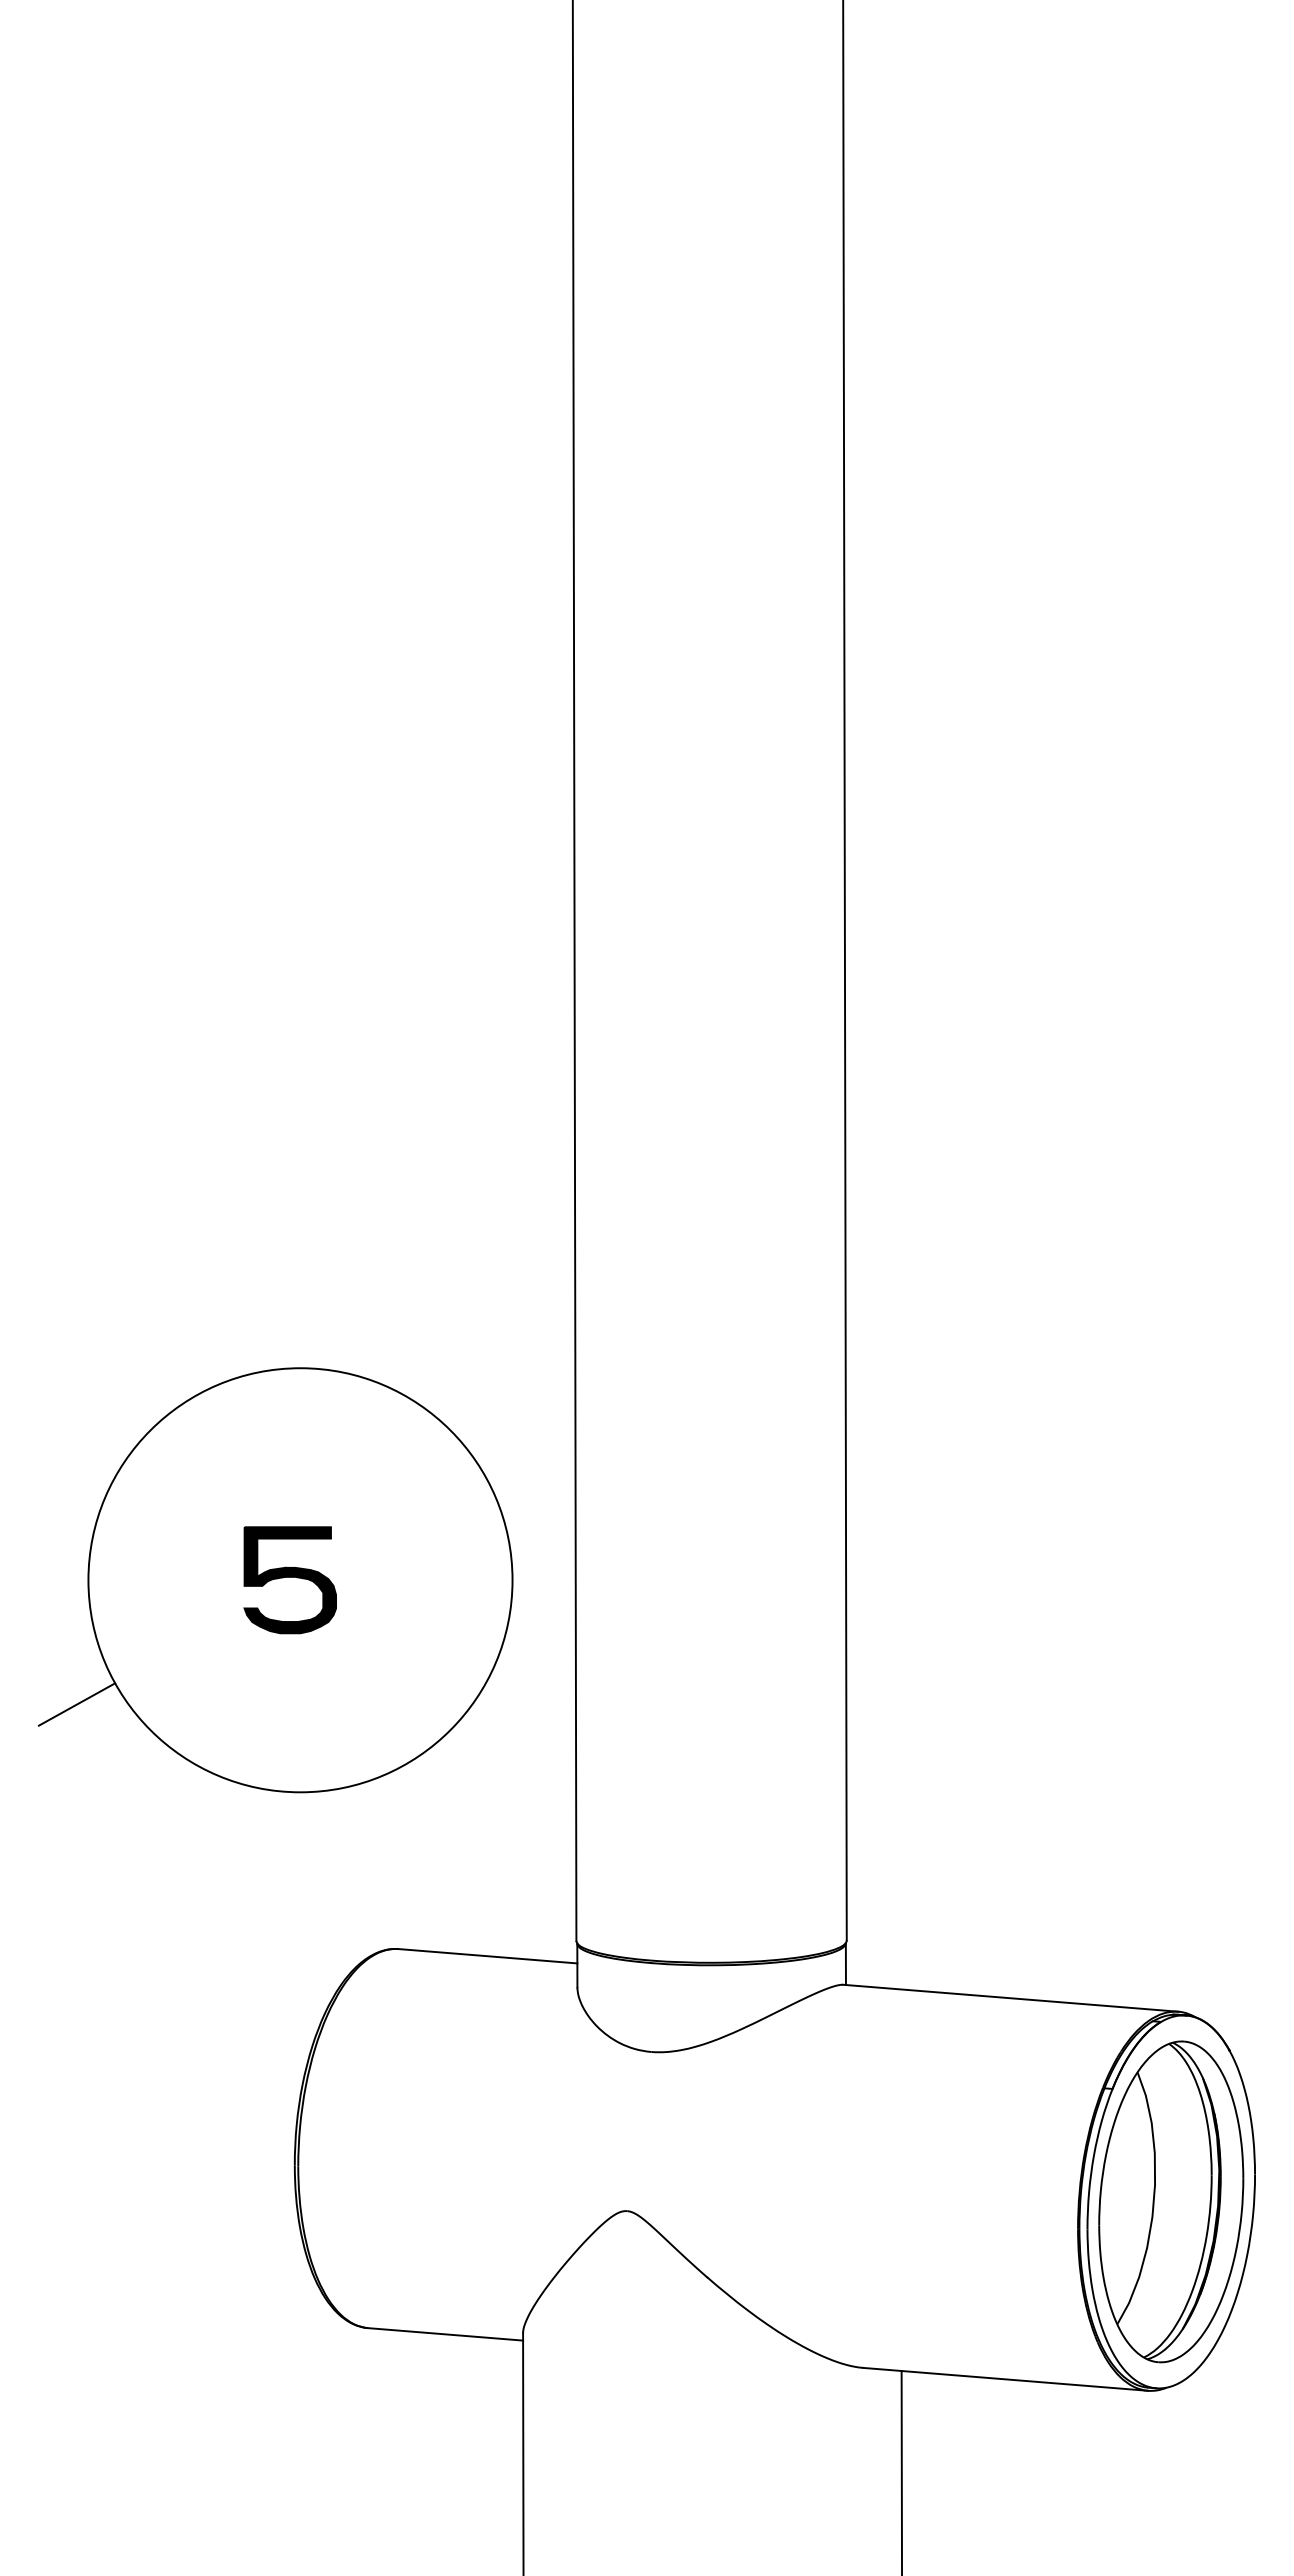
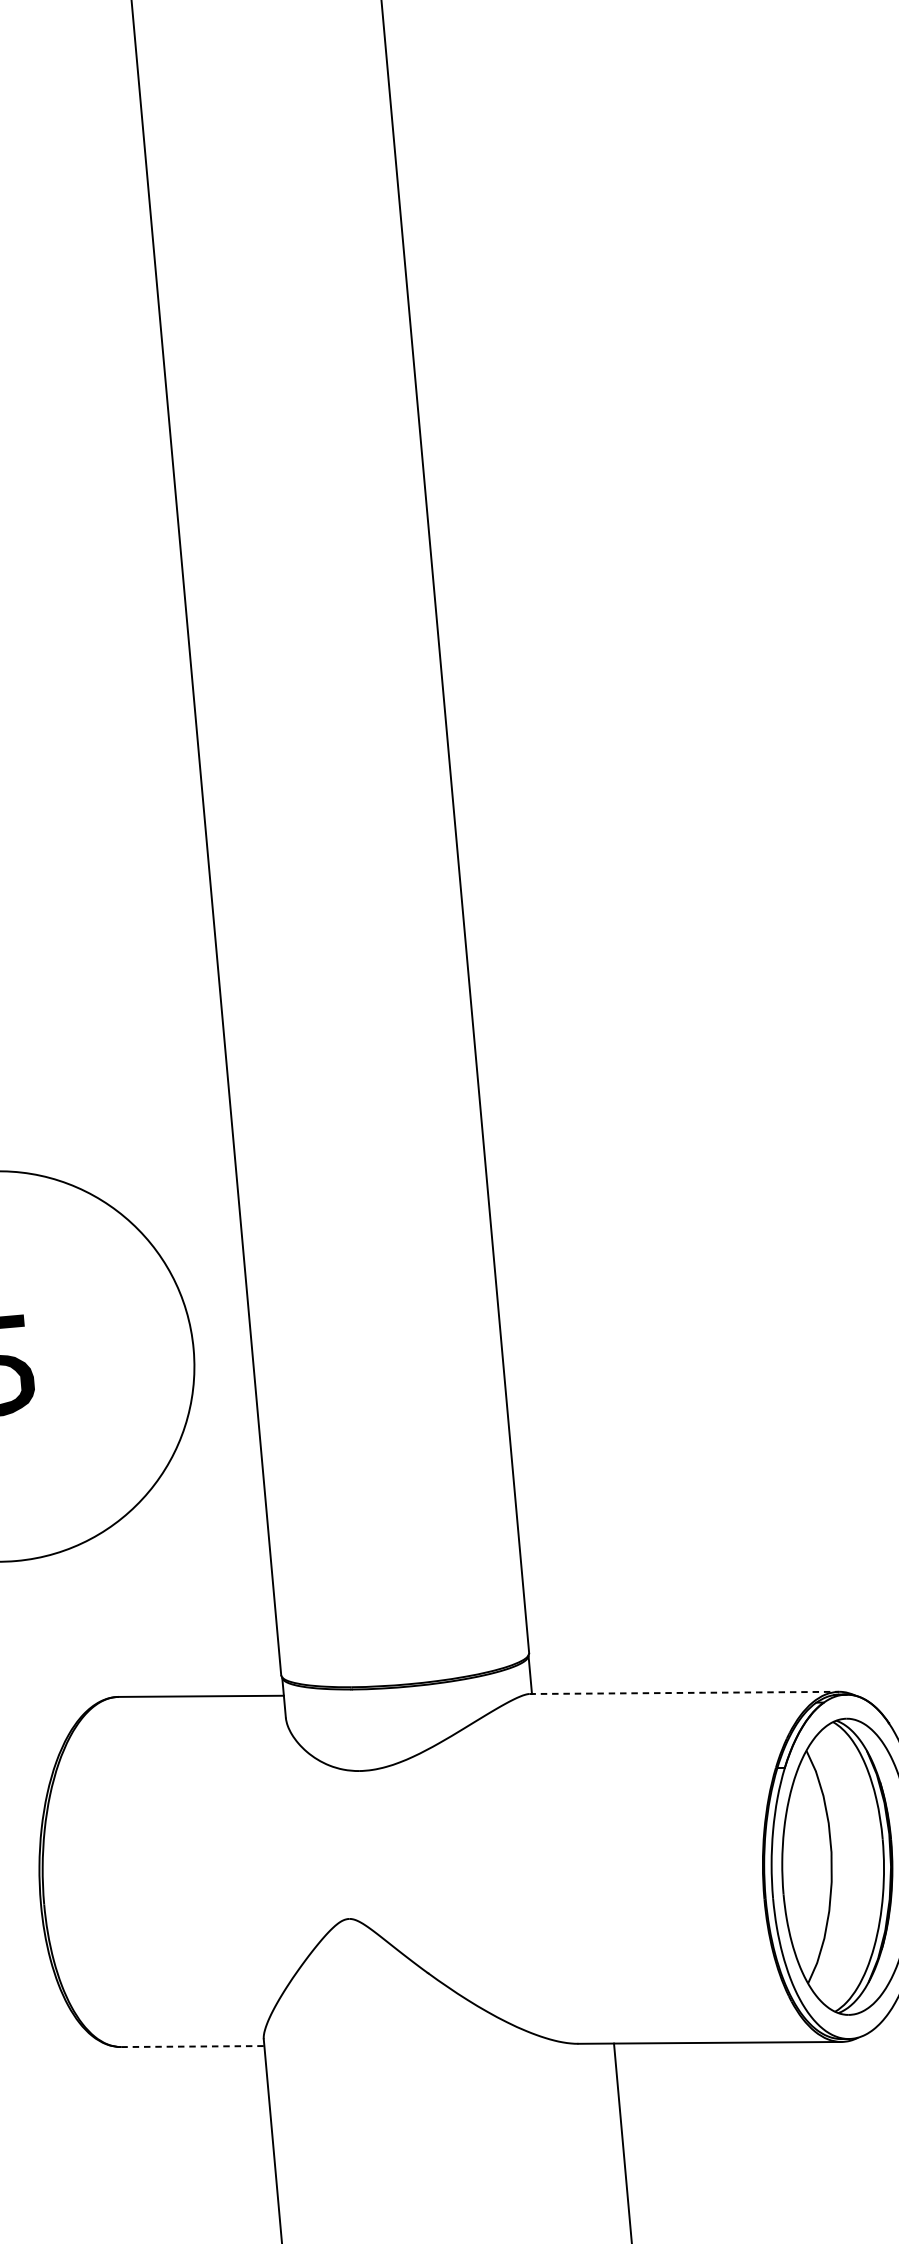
line: (1011, 1998) -> (684, 1693), solid -> dashed
line: (445, 2334) -> (192, 2046), solid -> dashed

